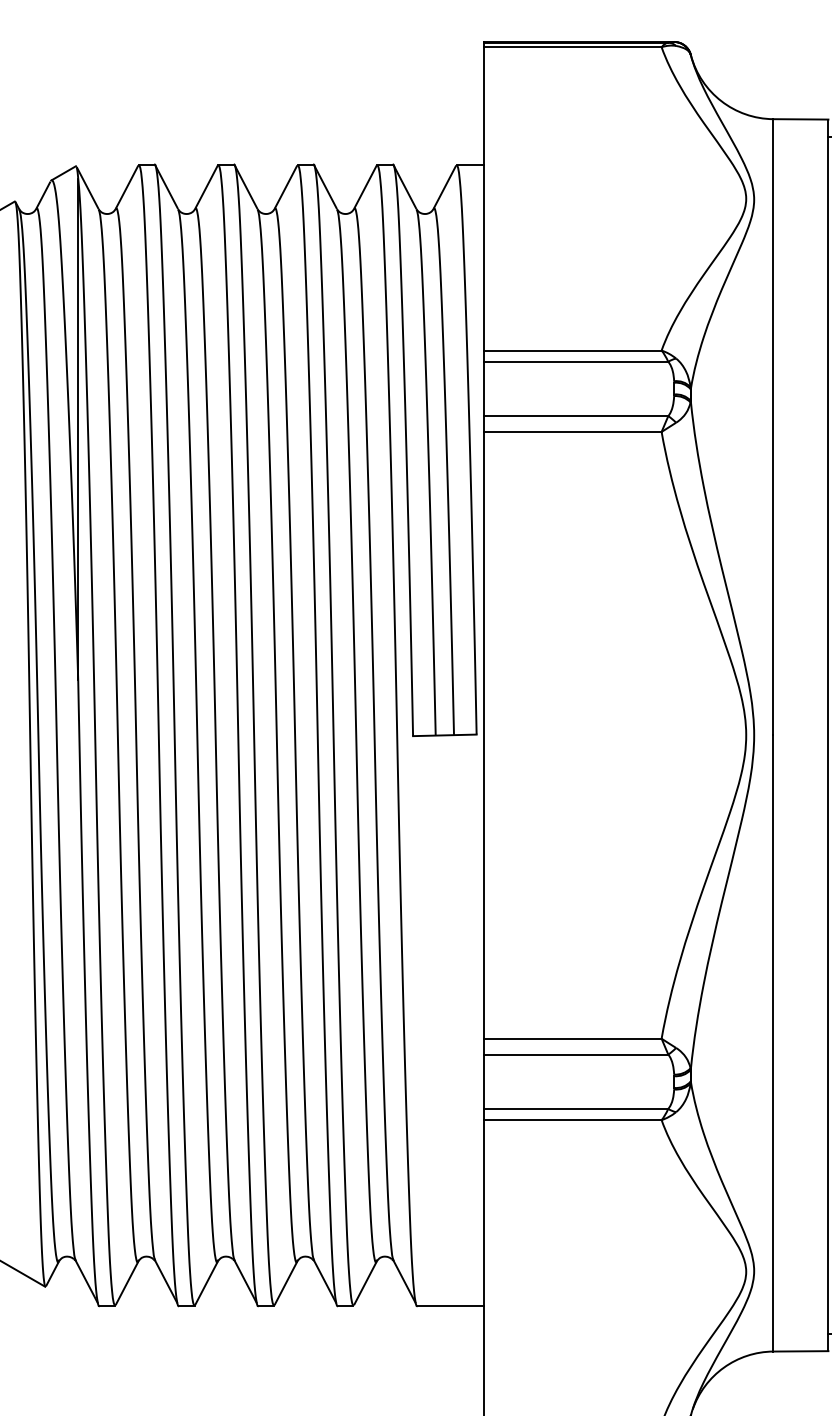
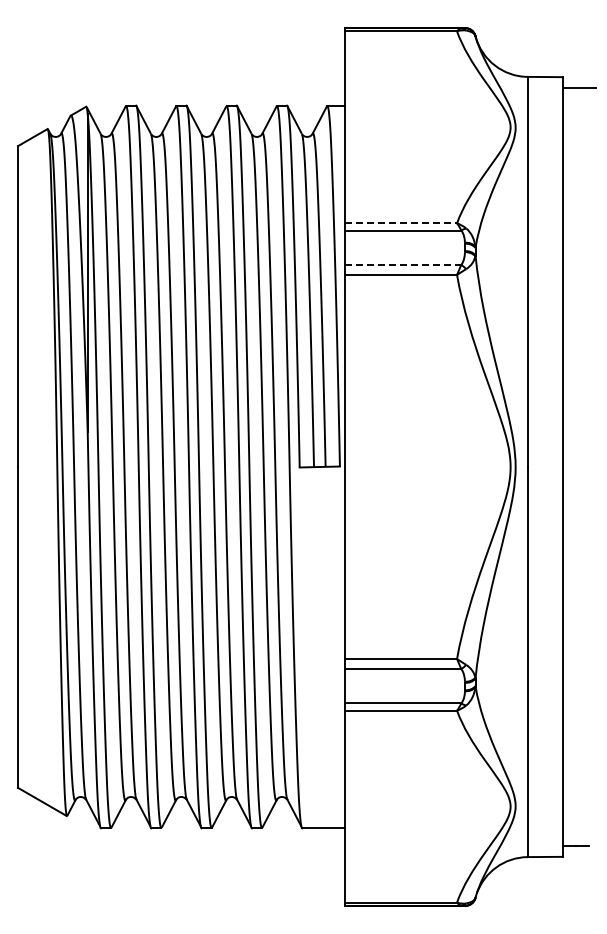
line: (573, 350) -> (401, 223), solid -> dashed
line: (577, 415) -> (403, 264), solid -> dashed

